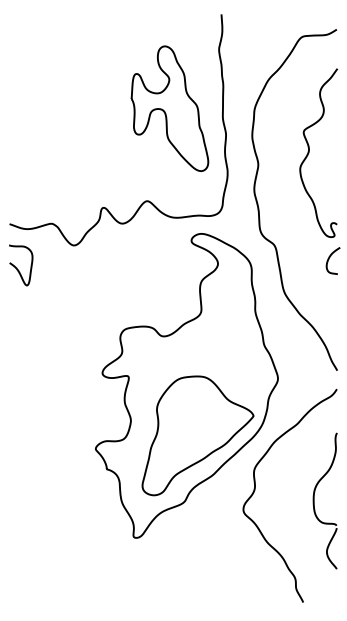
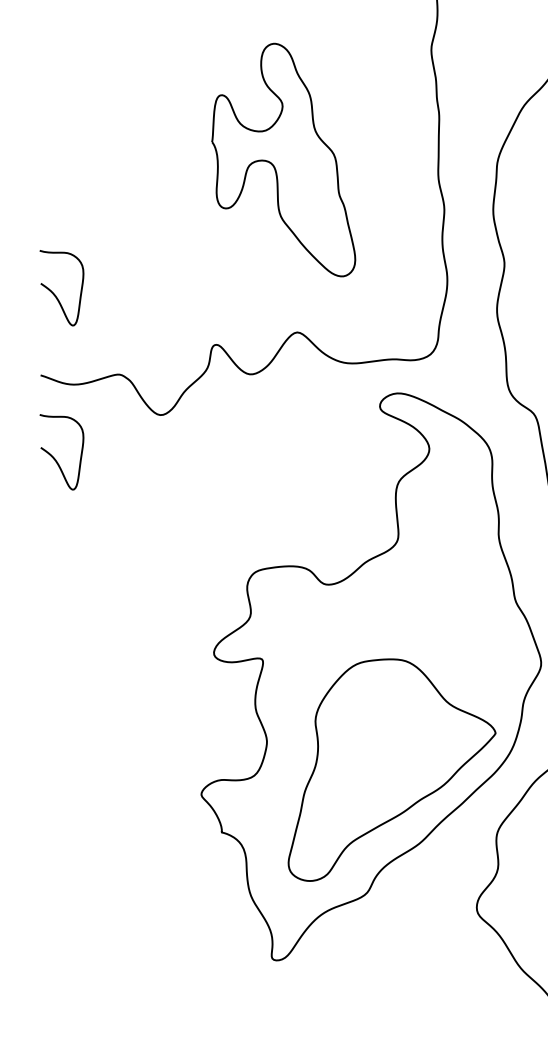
part: (169, 108) -> (282, 159), moved
curve: (17, 180) -> (55, 293), added

